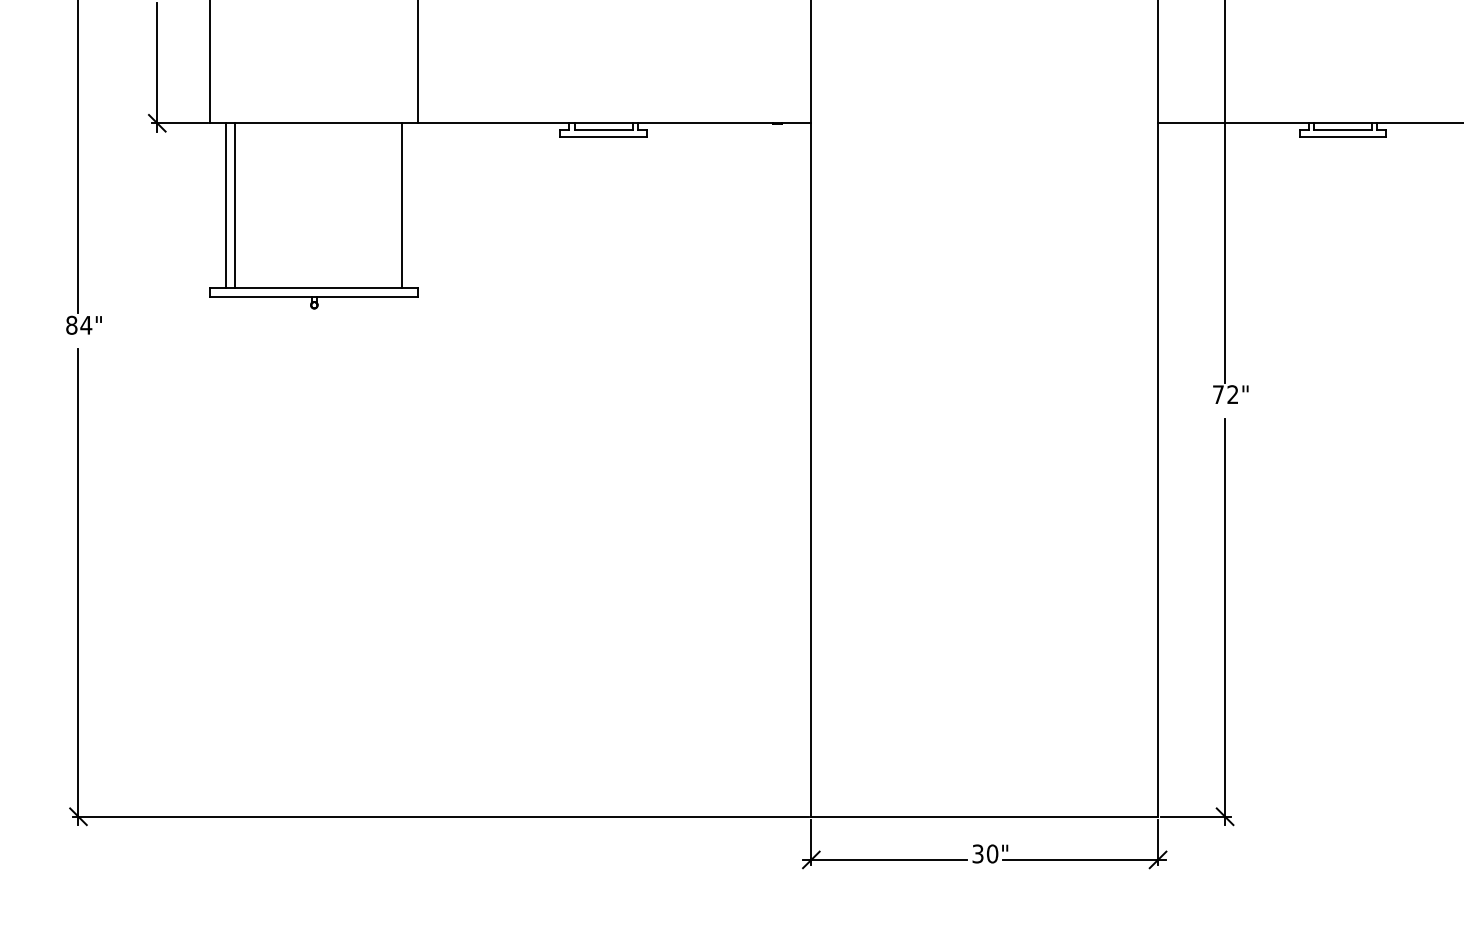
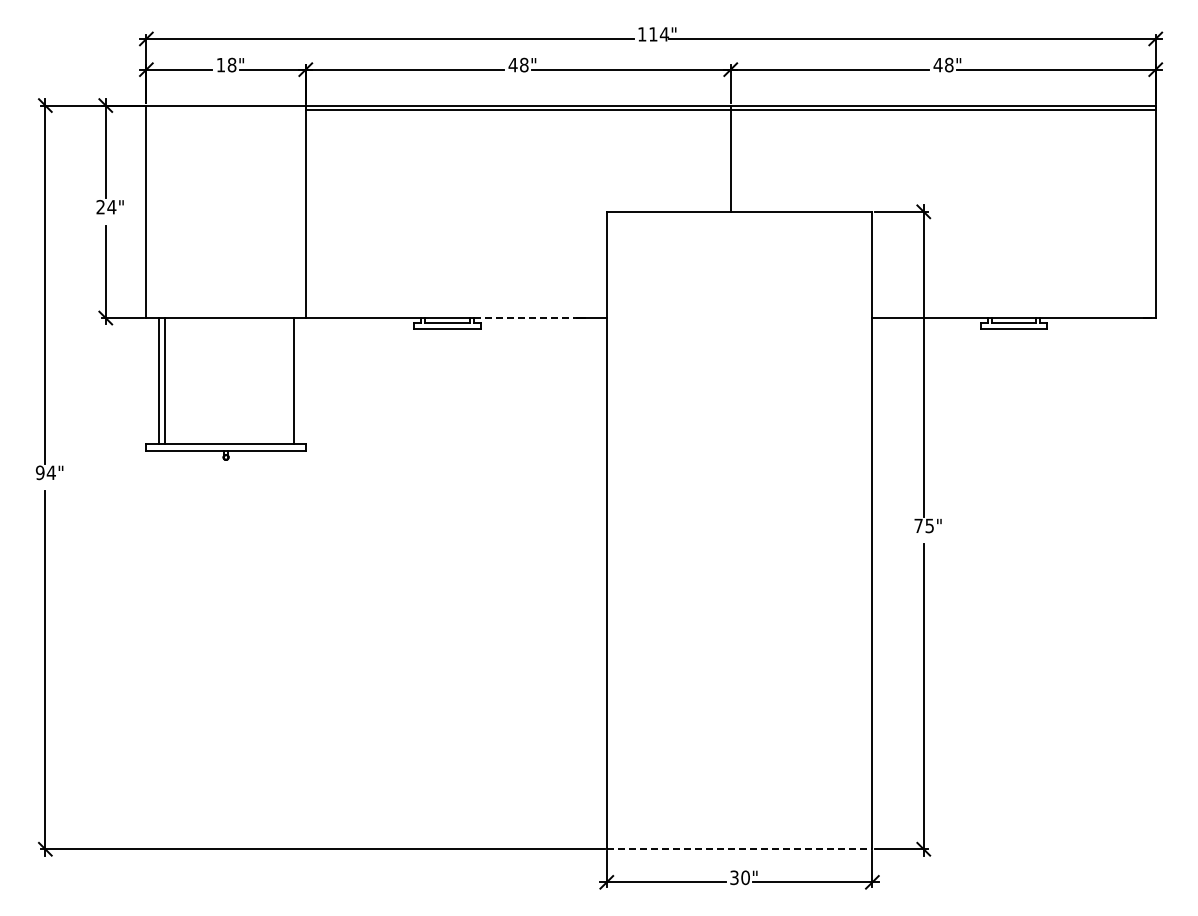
line: (705, 123) -> (525, 318), solid -> dashed
text: (70, 324) -> (39, 472), 84" -> 94"
text: (1232, 394) -> (929, 525), 72" -> 75"
line: (984, 817) -> (739, 849), solid -> dashed

